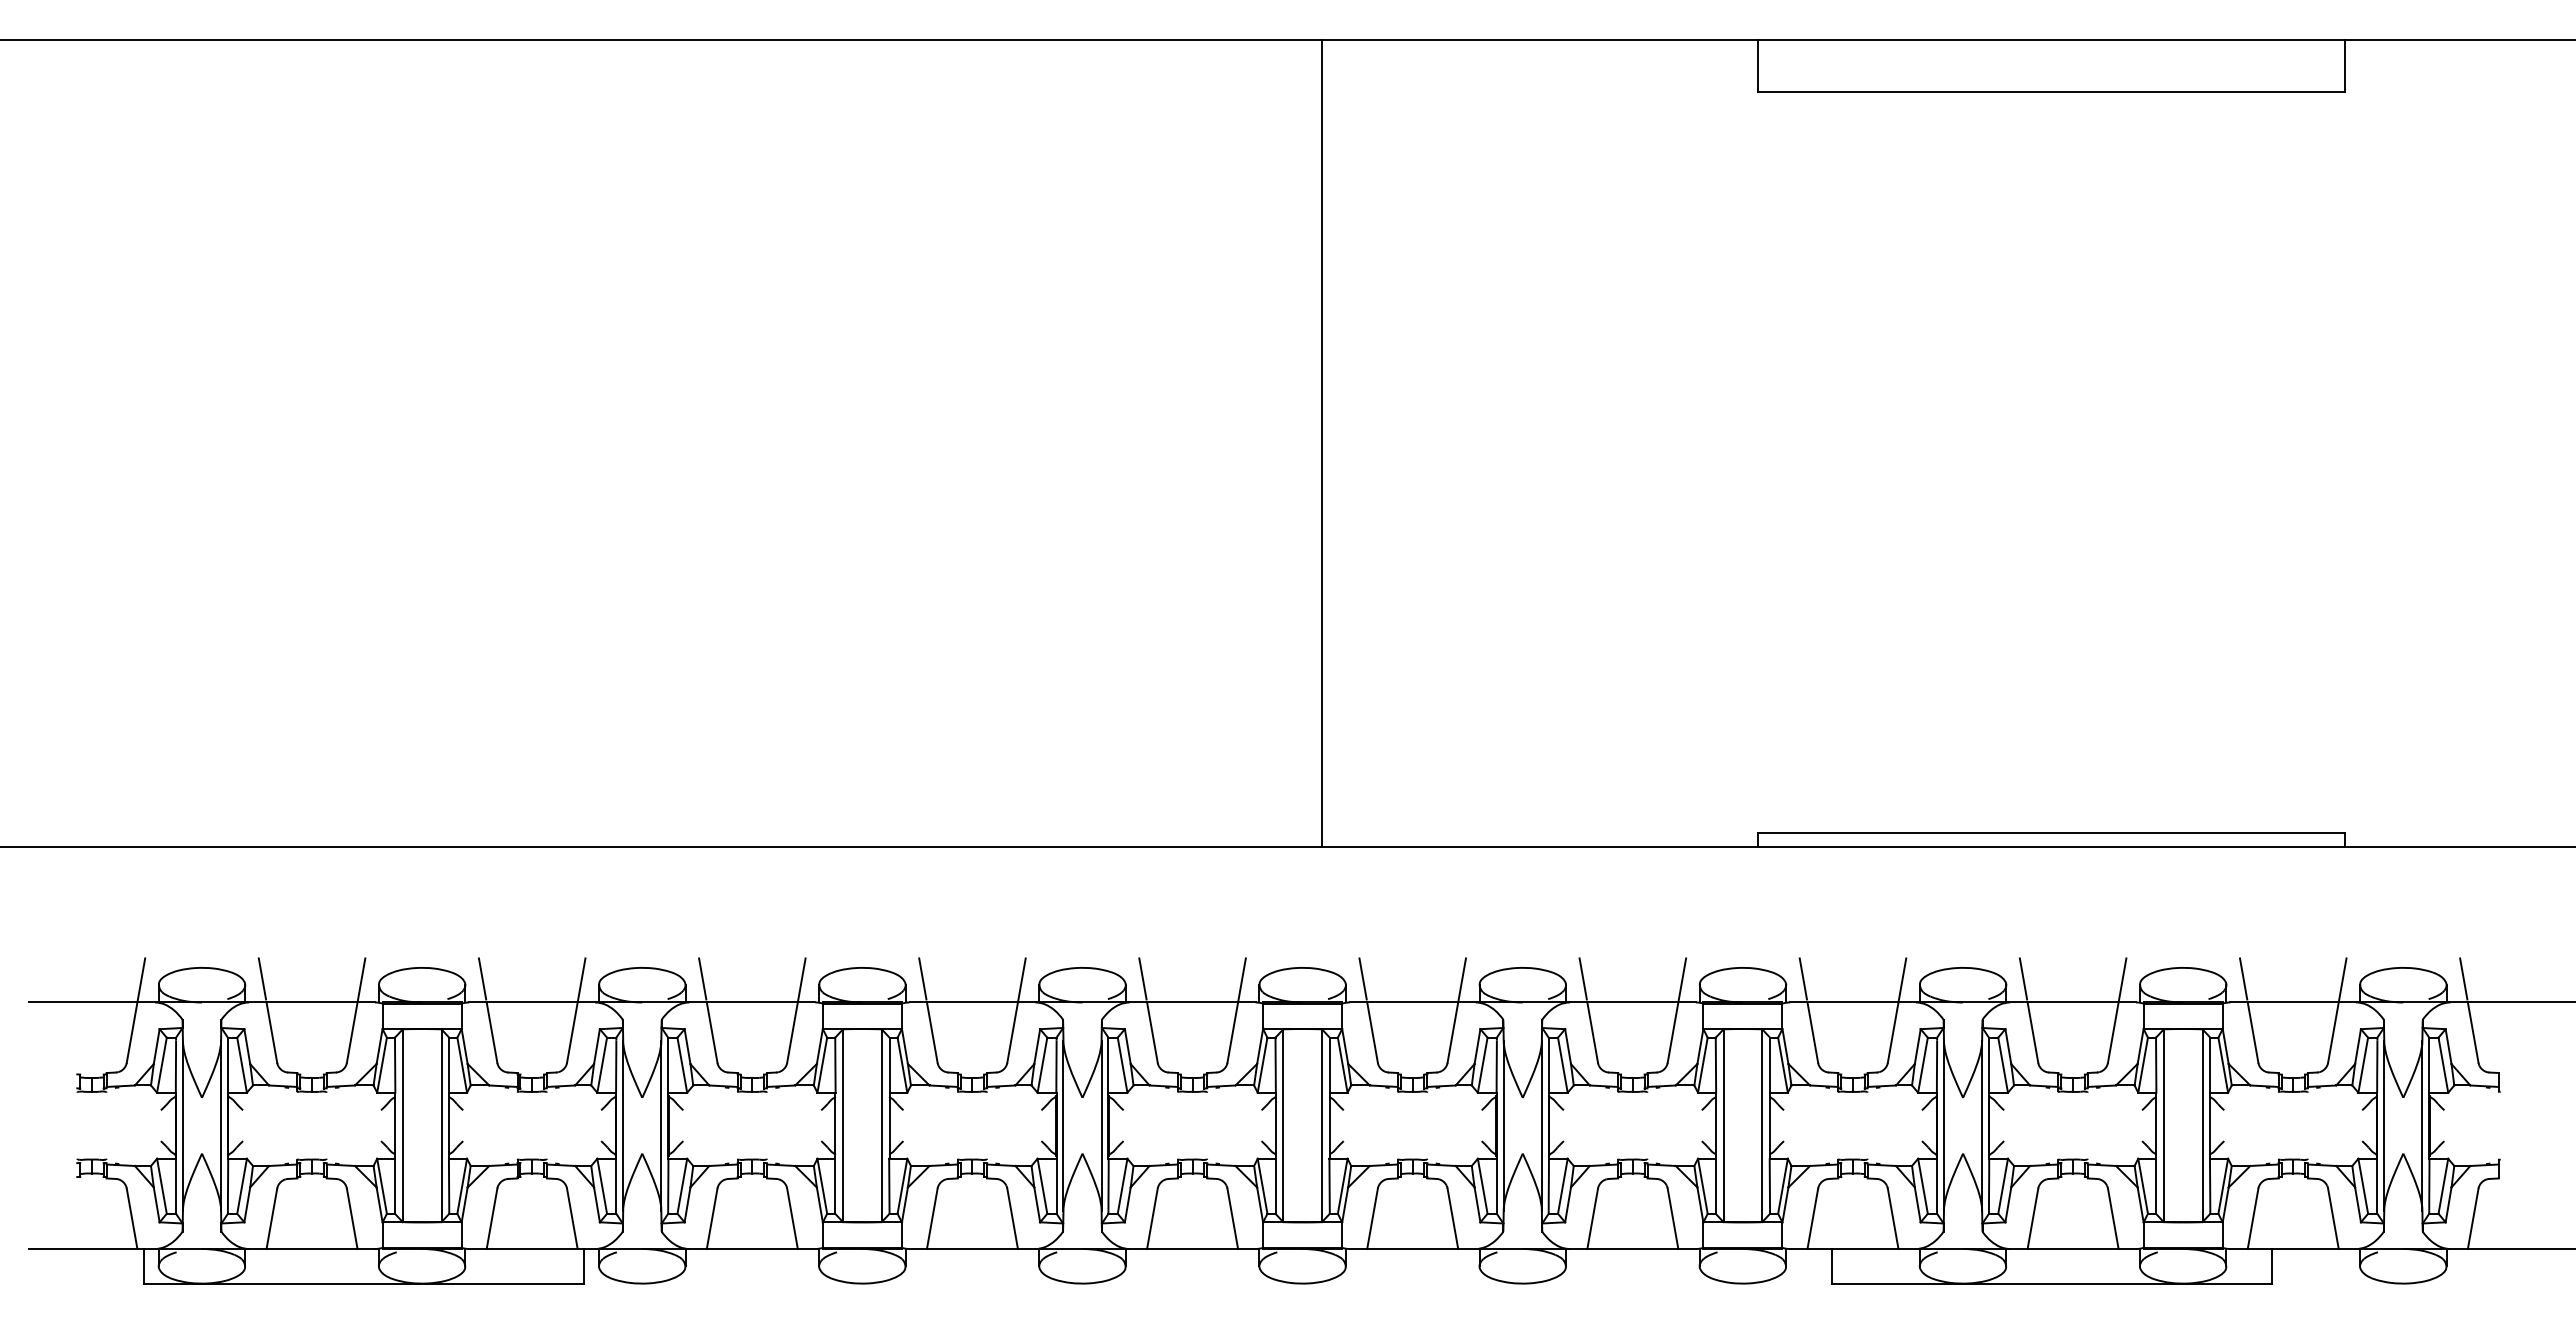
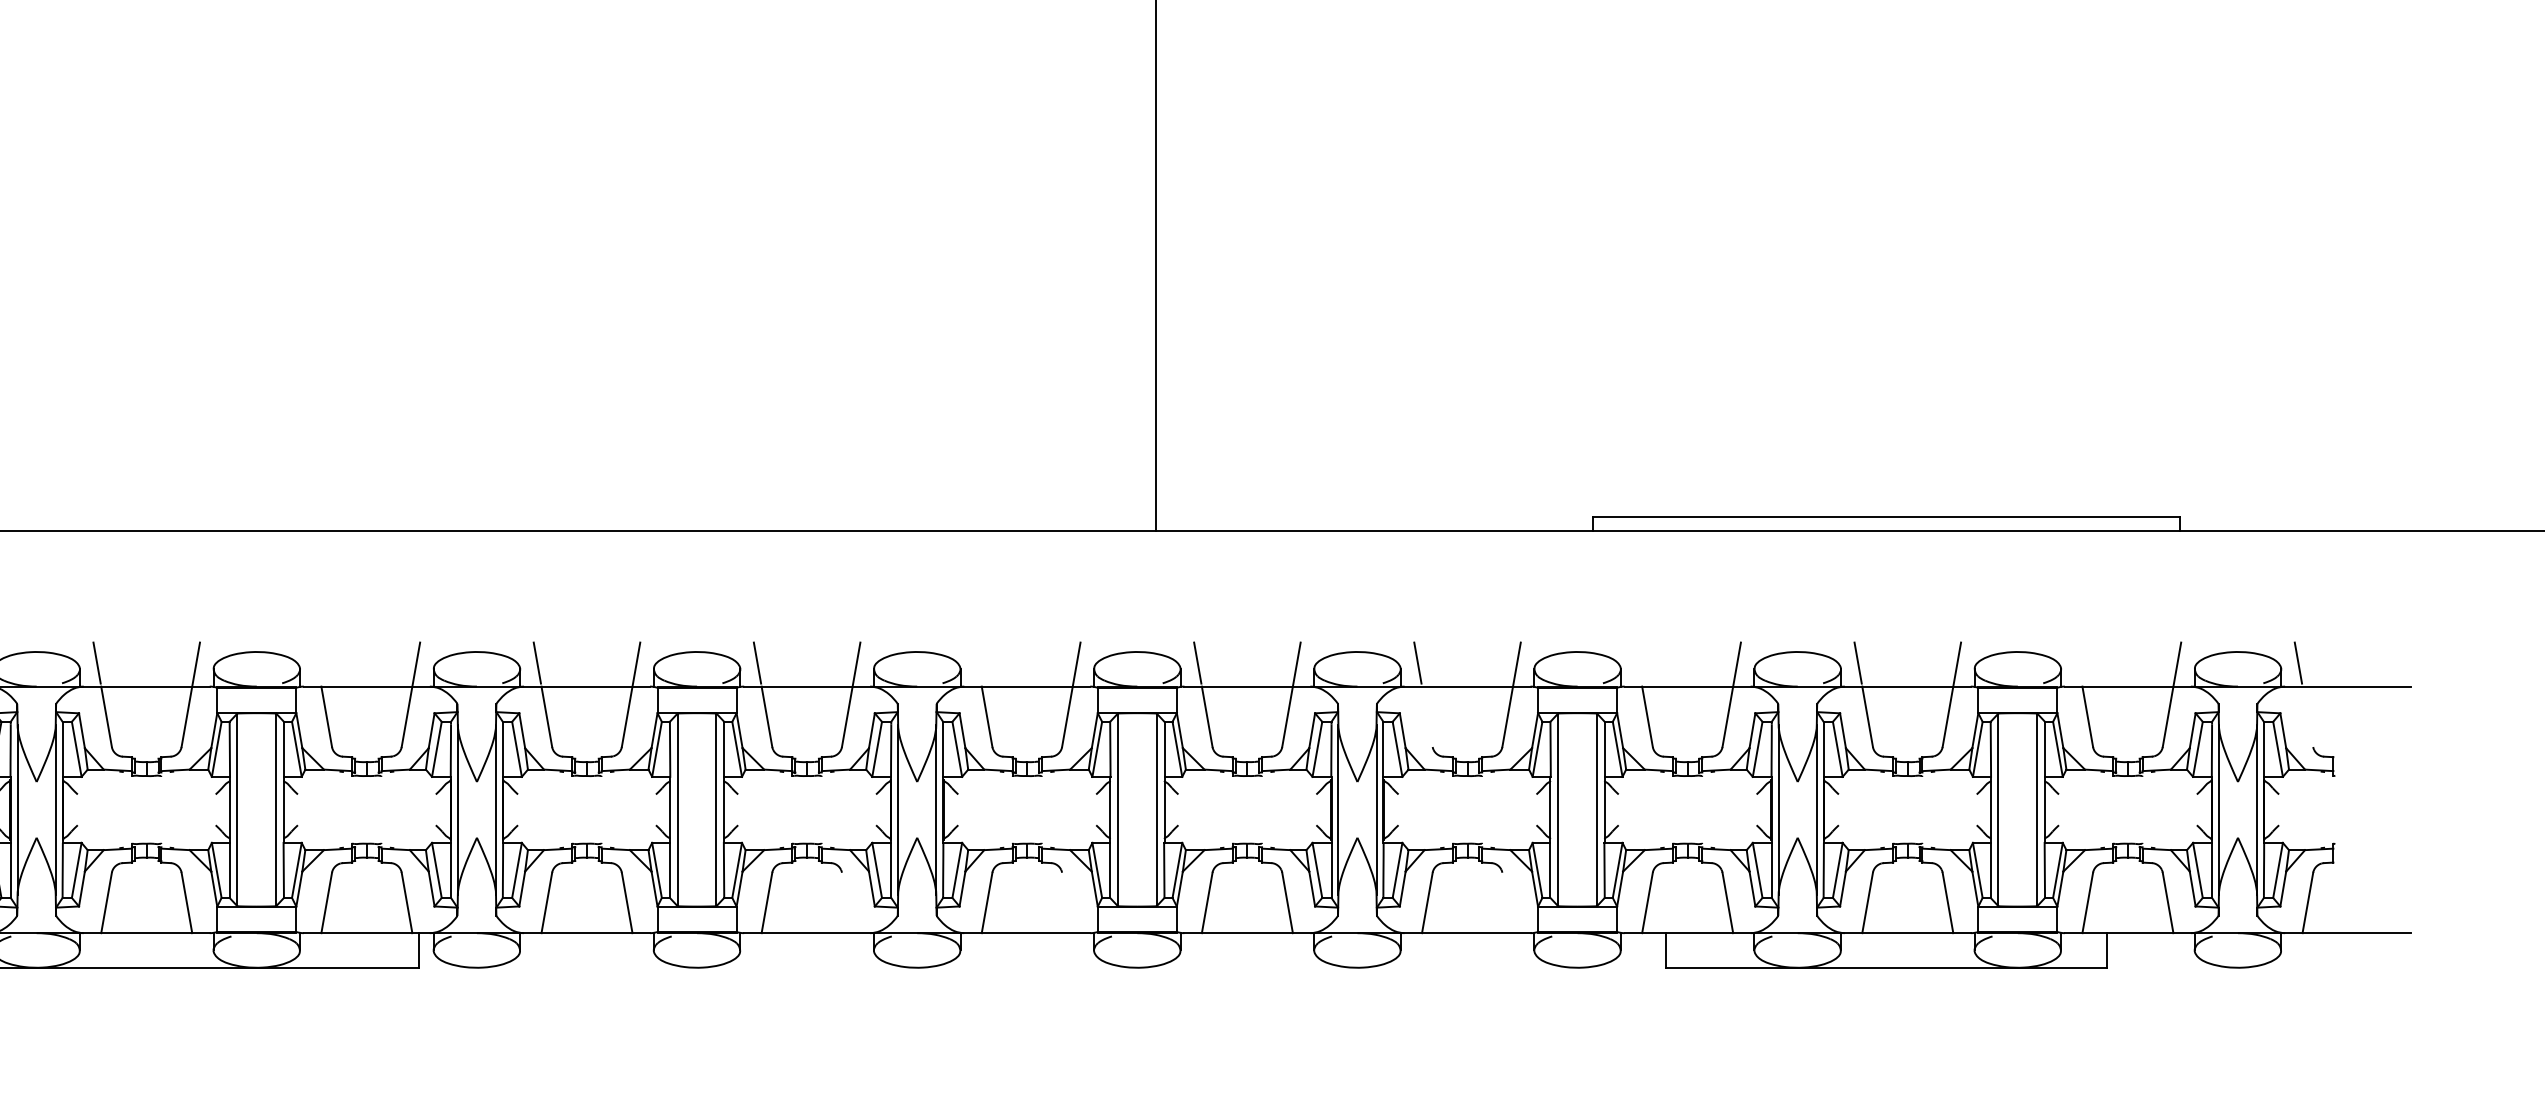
line: (482, 978) -> (317, 662), removed
line: (1142, 978) -> (977, 662), removed
line: (1802, 978) -> (1637, 662), removed
line: (2243, 978) -> (2078, 662), removed
line: (1592, 1032) -> (1427, 716), removed
line: (2472, 1032) -> (2307, 716), removed
line: (1012, 1218) -> (847, 902), removed
line: (1232, 1218) -> (1067, 902), removed
line: (1672, 1218) -> (1507, 902), removed

